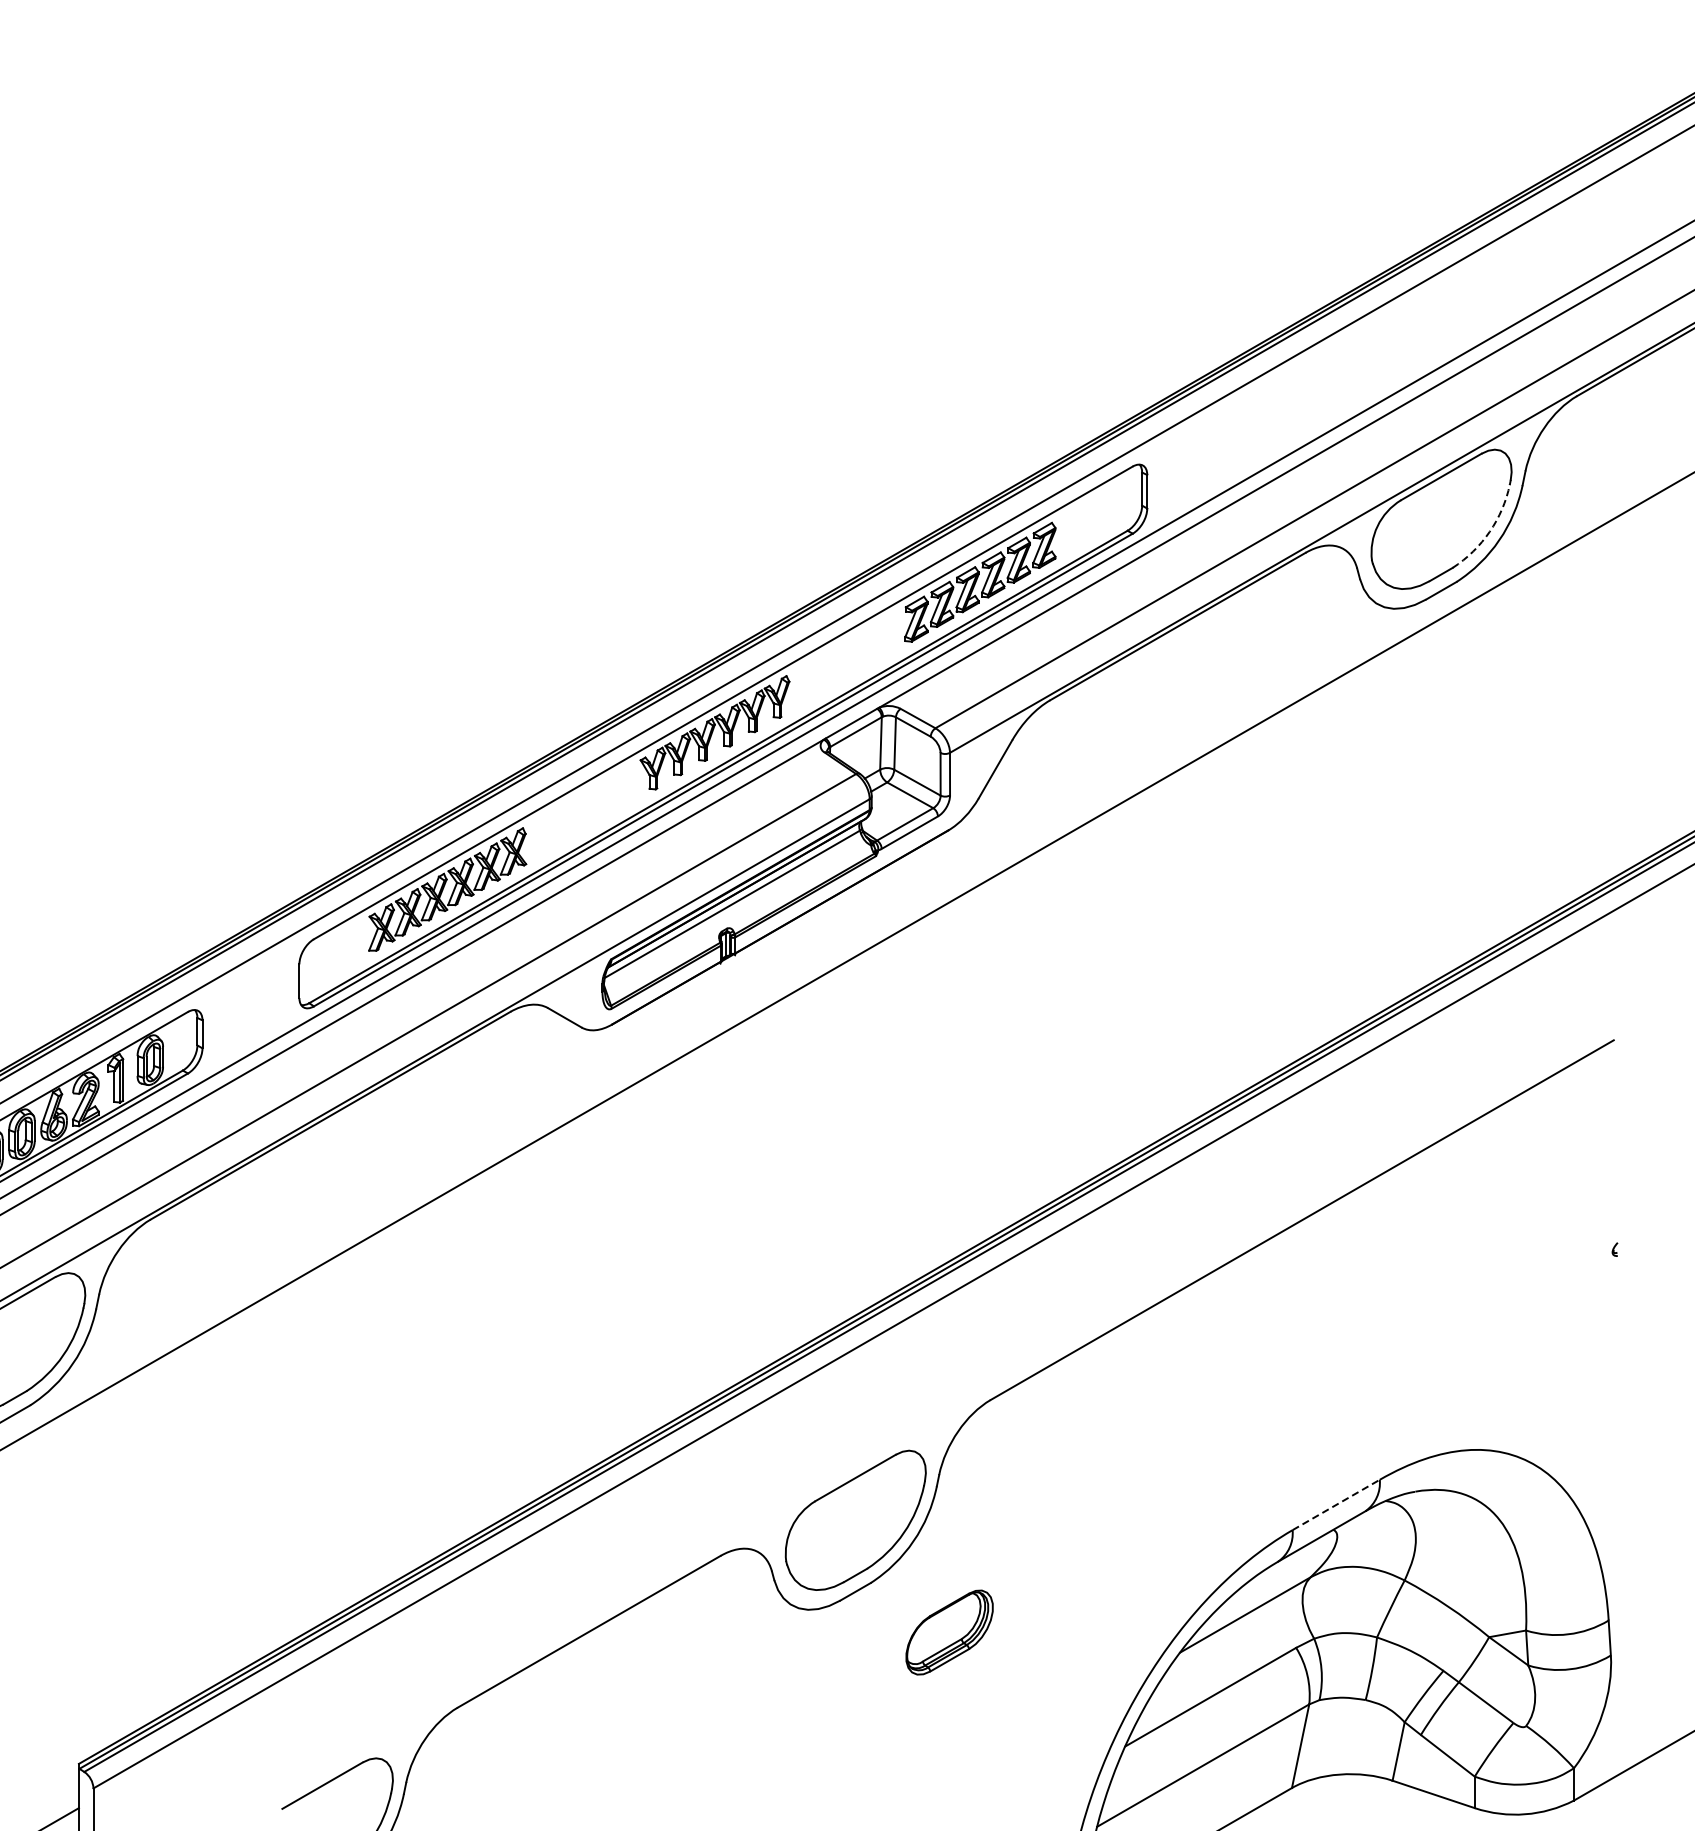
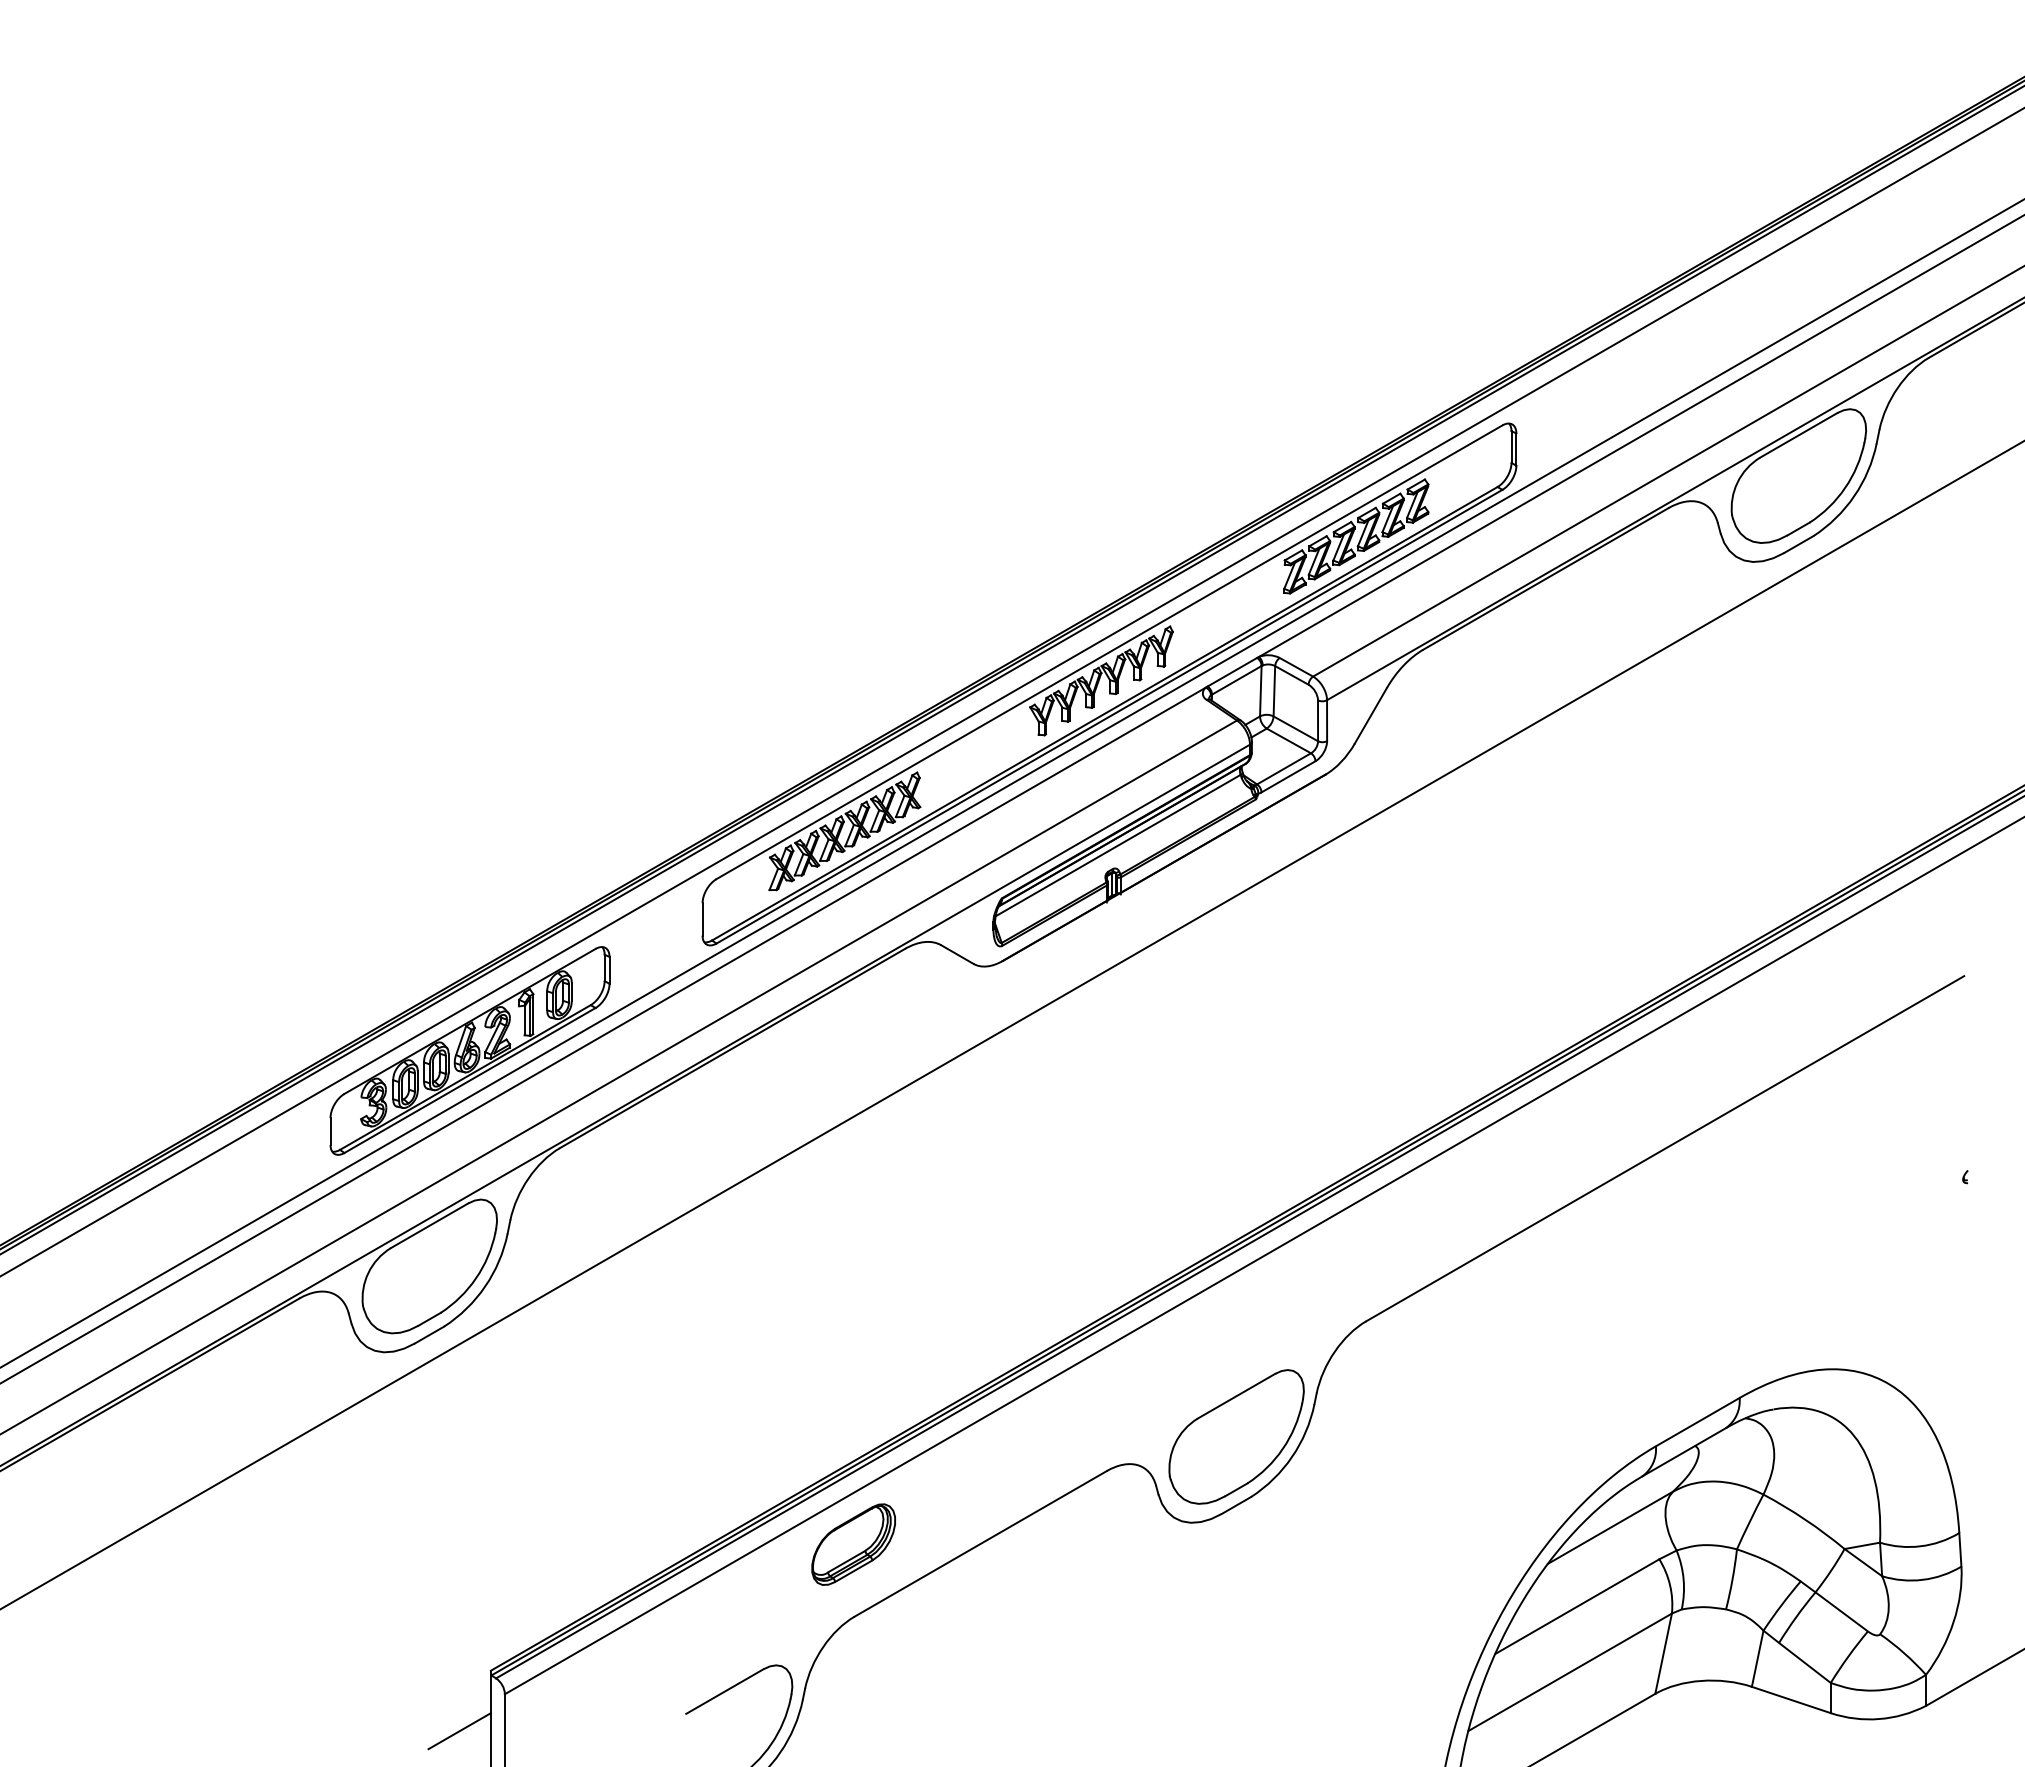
arc: (1490, 532) -> (1845, 488), dashed -> solid
line: (1336, 1504) -> (1698, 1421), dashed -> solid
part: (949, 1632) -> (853, 1544), moved

